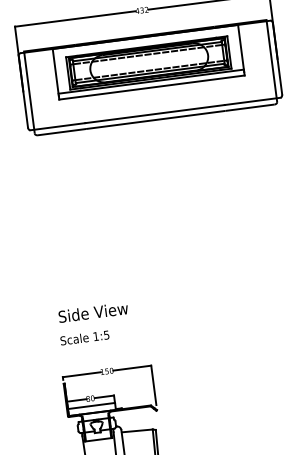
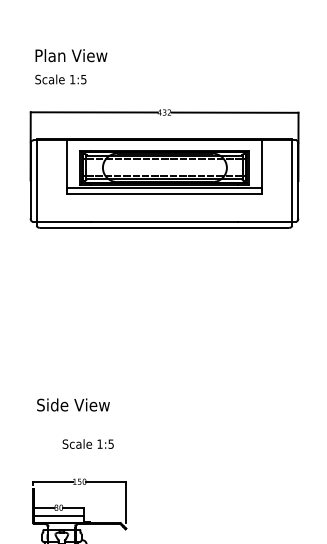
text: (93, 312) -> (73, 404), moved
text: (84, 337) -> (87, 443), moved

